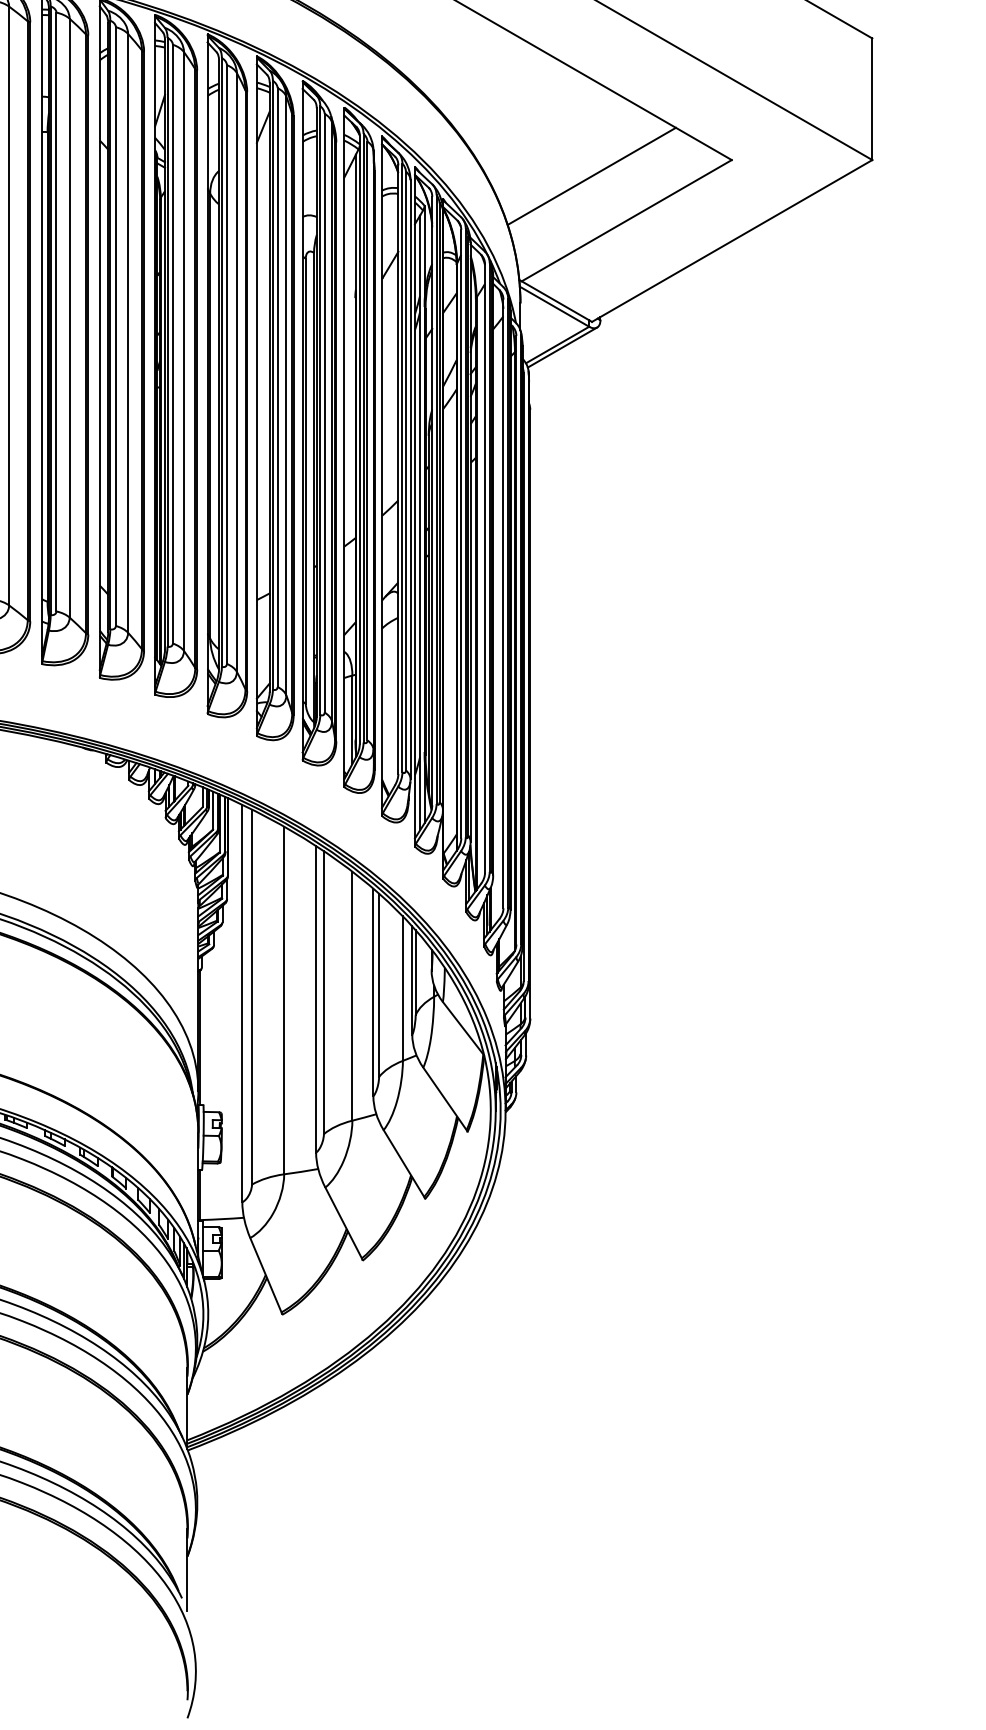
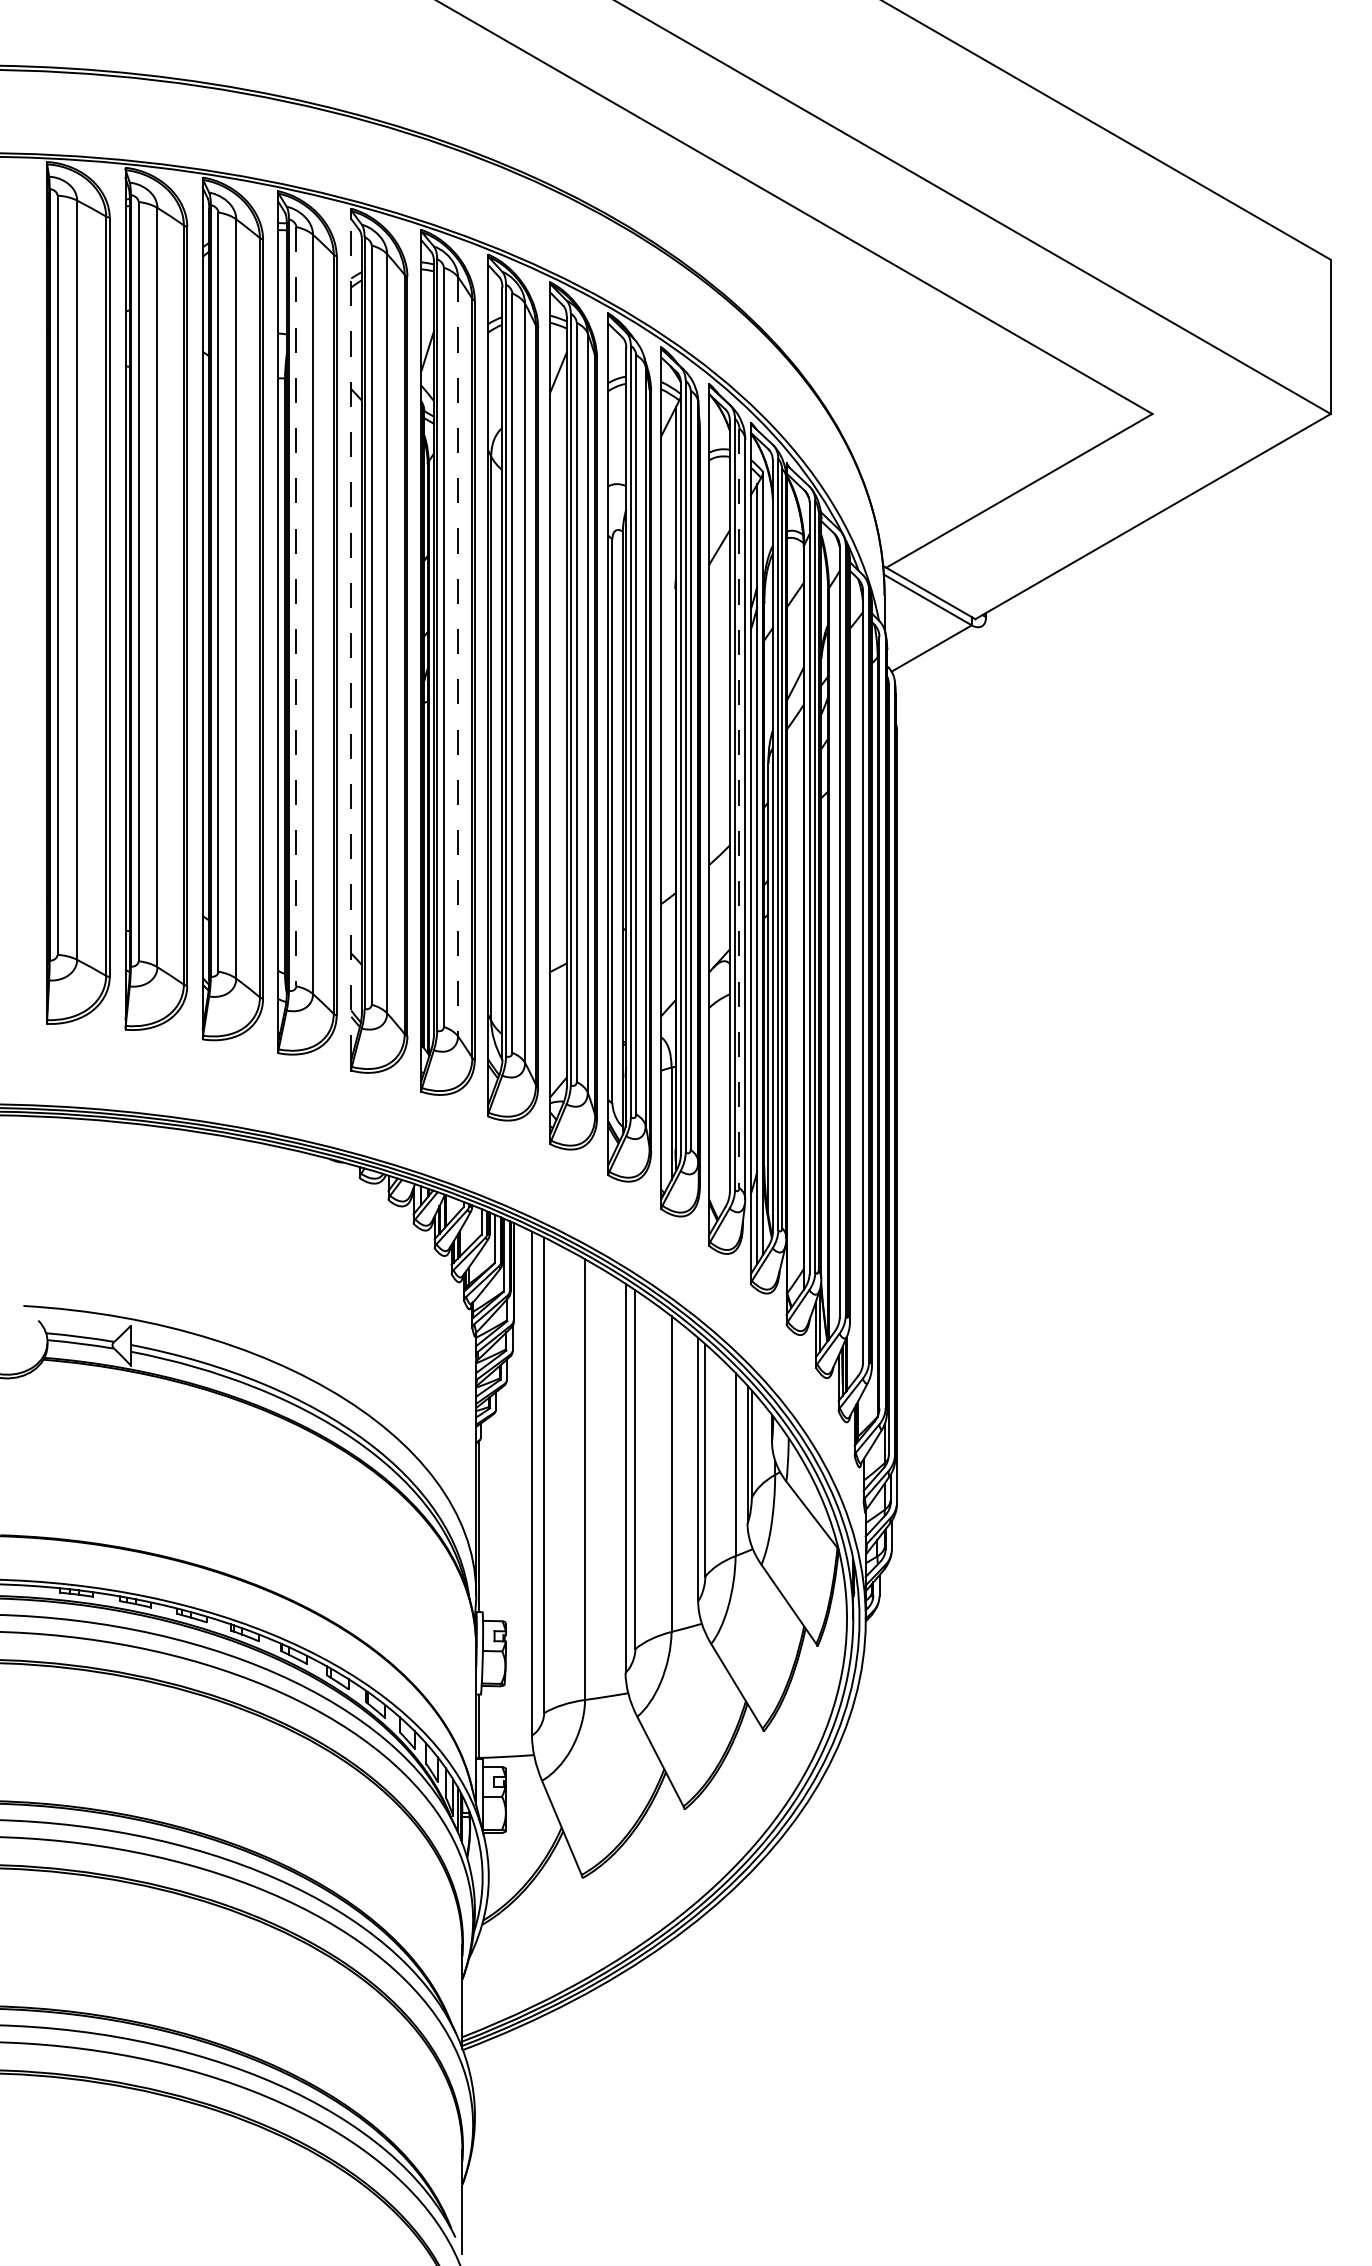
line: (591, 176) -> (974, 434), removed
line: (56, 311) -> (296, 606), solid -> dashed
line: (99, 337) -> (351, 639), solid -> dashed
line: (562, 347) -> (937, 651), removed
line: (184, 351) -> (458, 656), solid -> dashed
line: (405, 471) -> (739, 808), solid -> dashed

